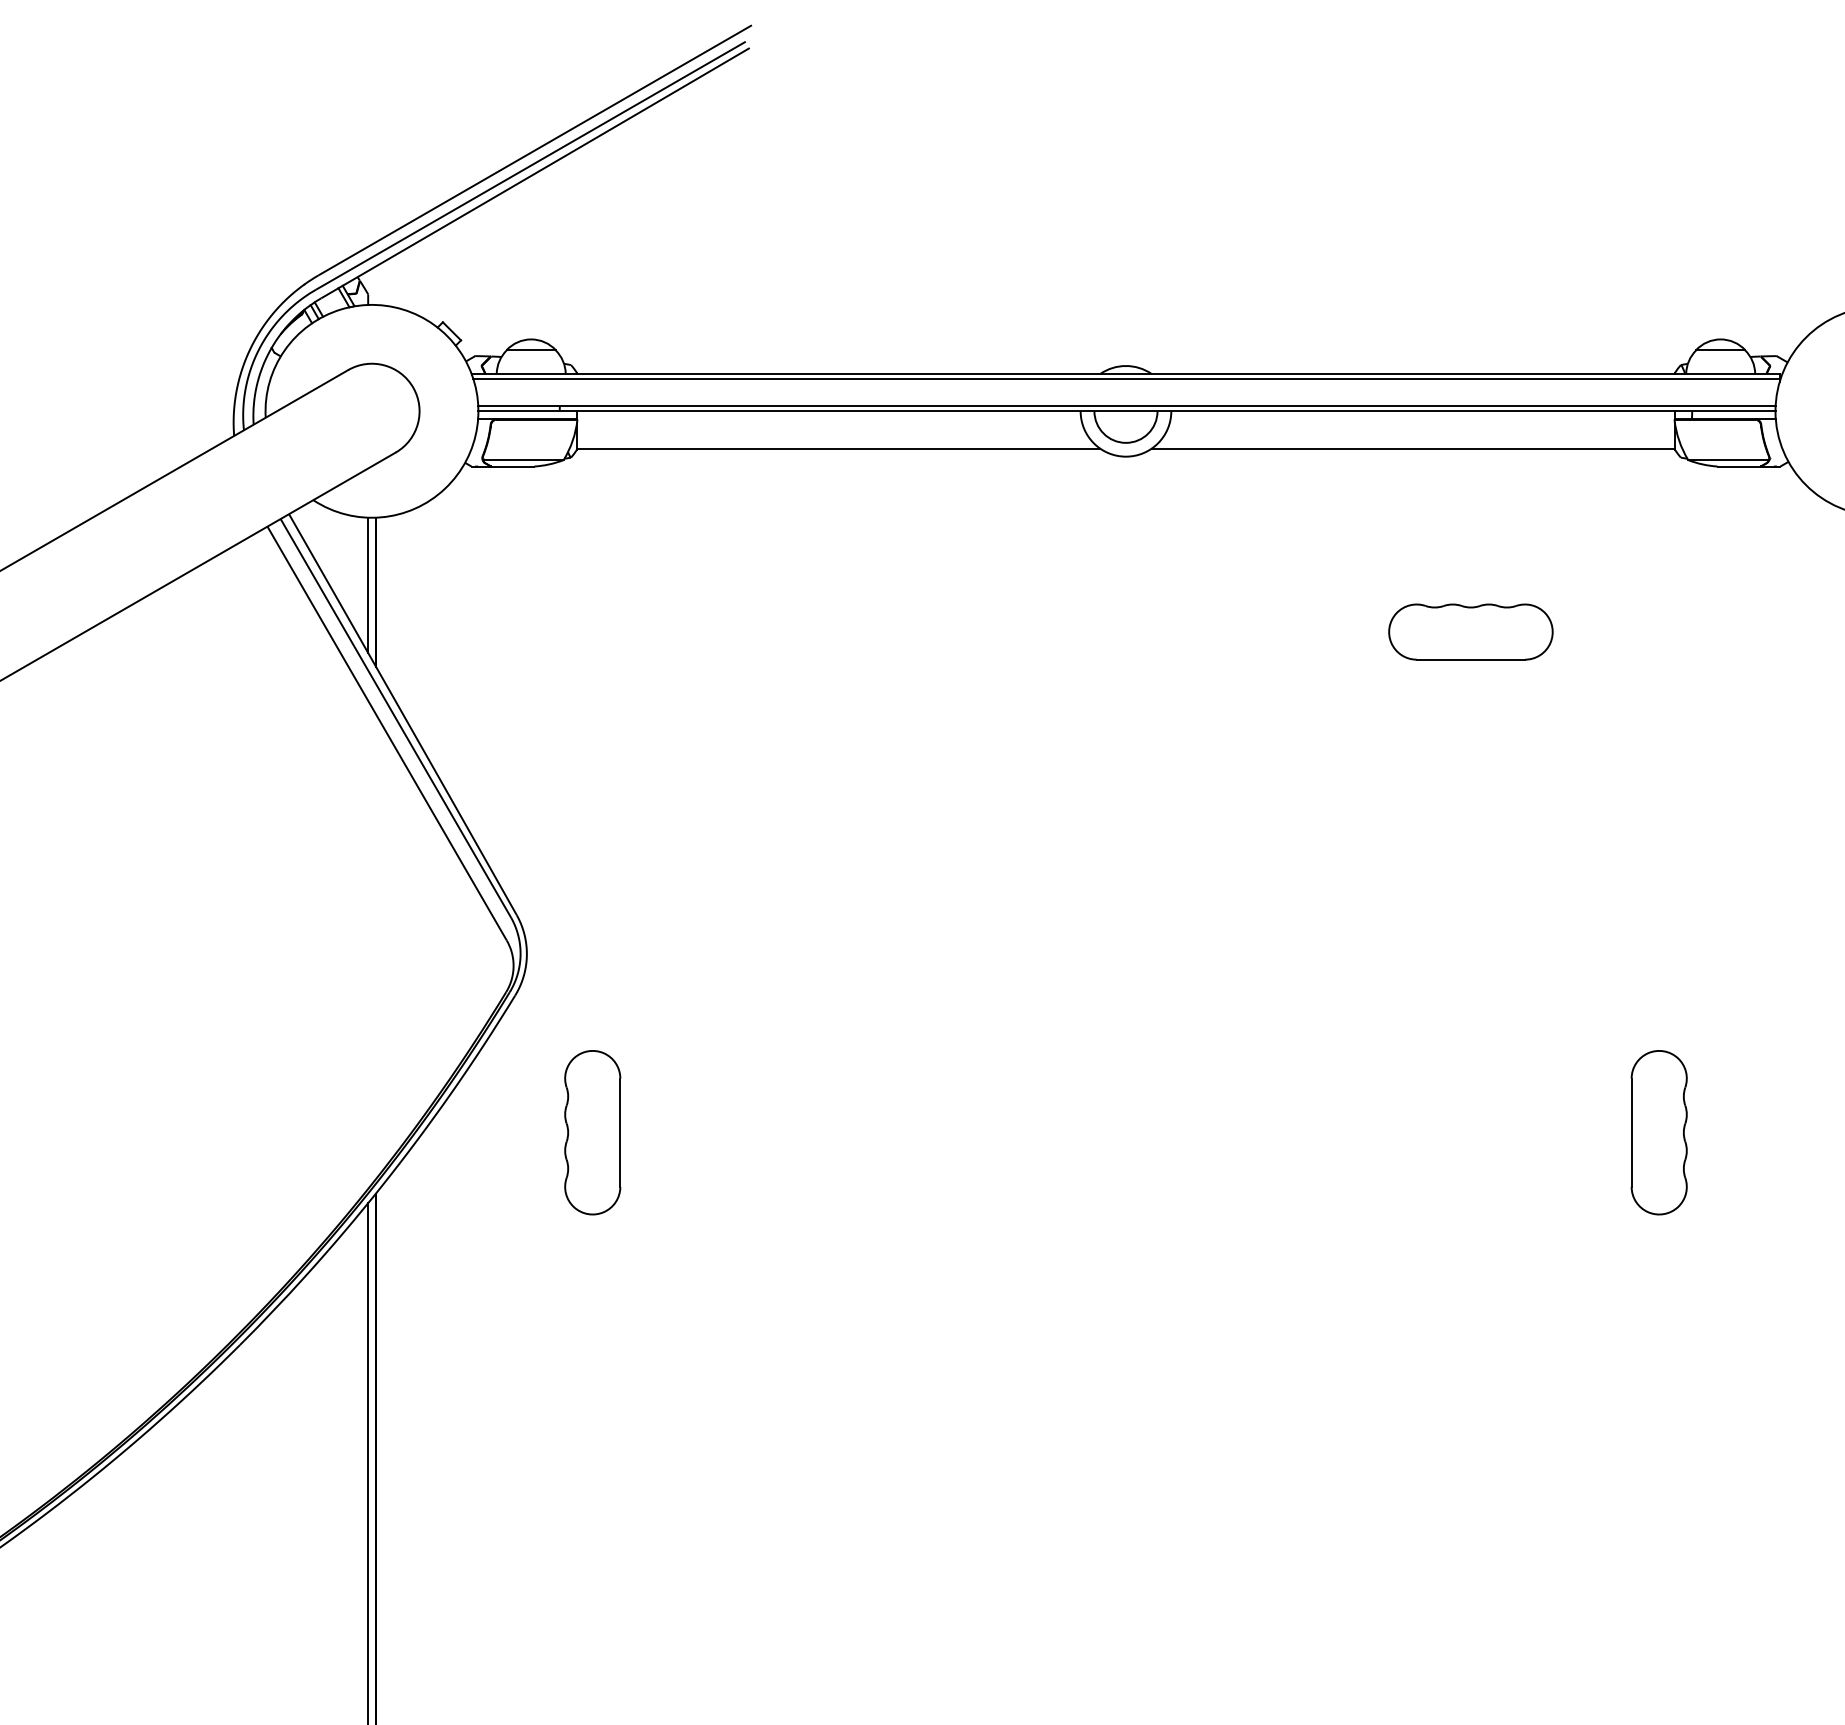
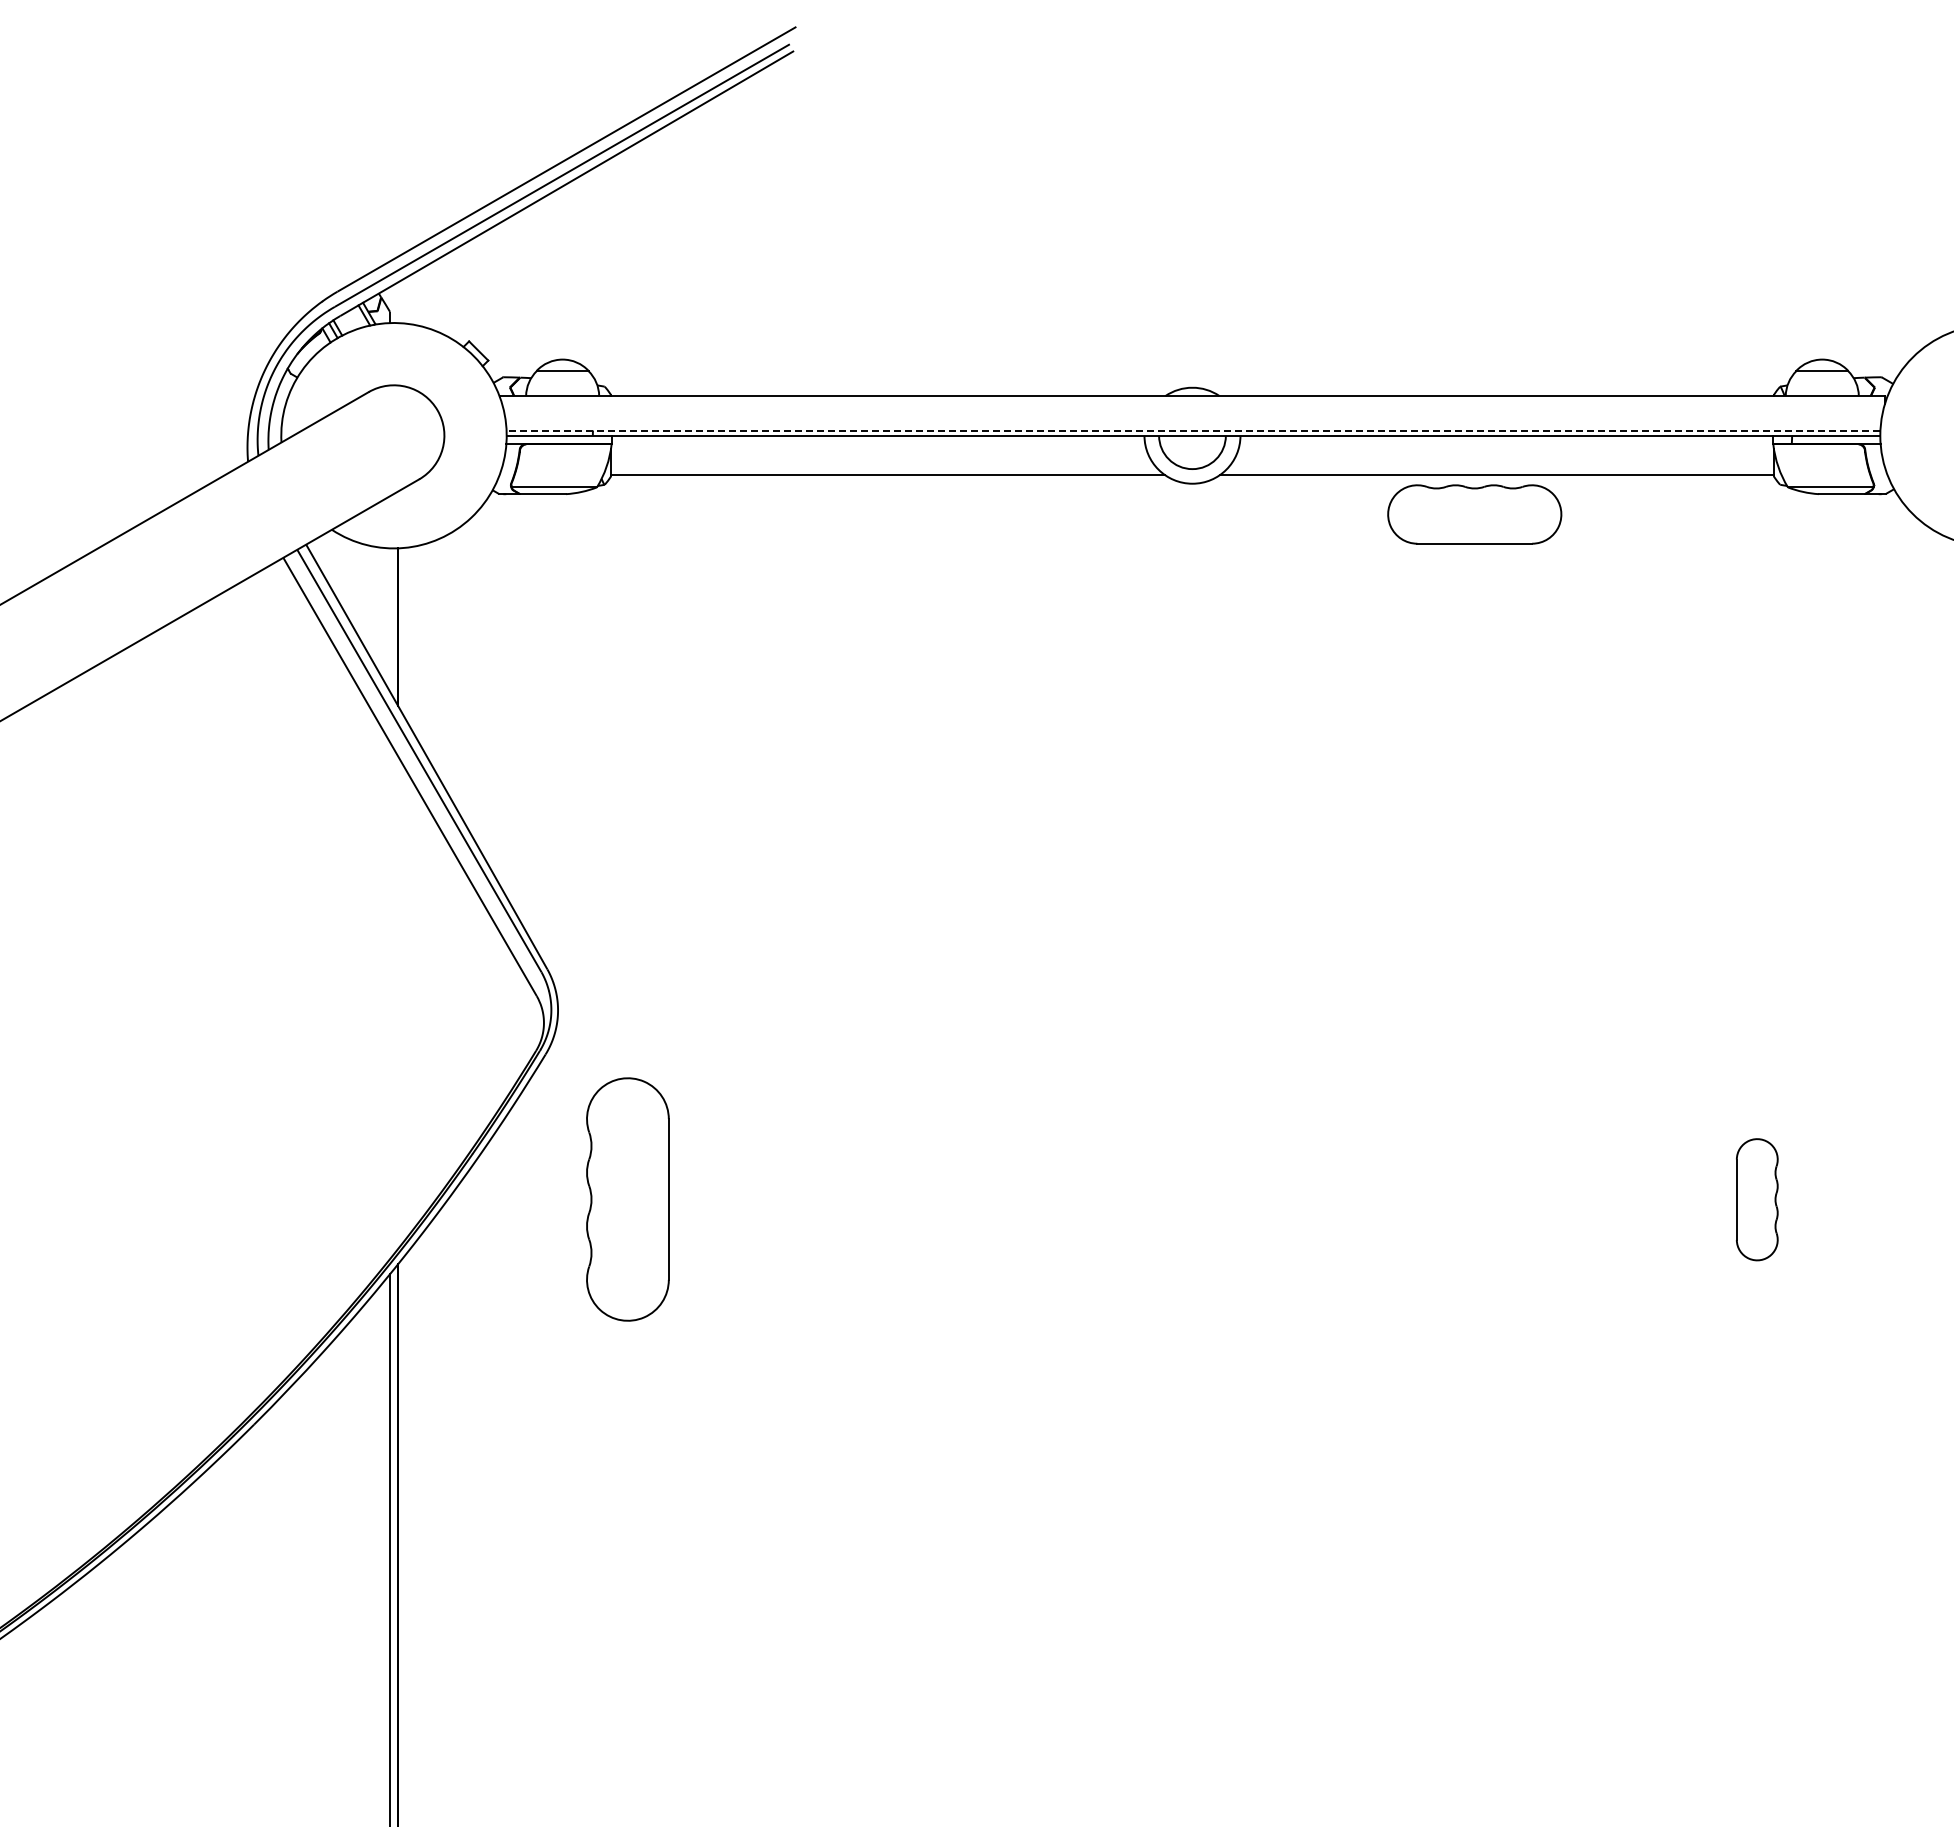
line: (1125, 379) -> (1192, 401), removed
line: (1126, 406) -> (1193, 430), solid -> dashed
line: (367, 584) -> (389, 619), removed
part: (1470, 632) -> (1474, 514), moved
part: (592, 1132) -> (627, 1199), size x1.4
part: (1659, 1132) -> (1757, 1199), size x0.7

